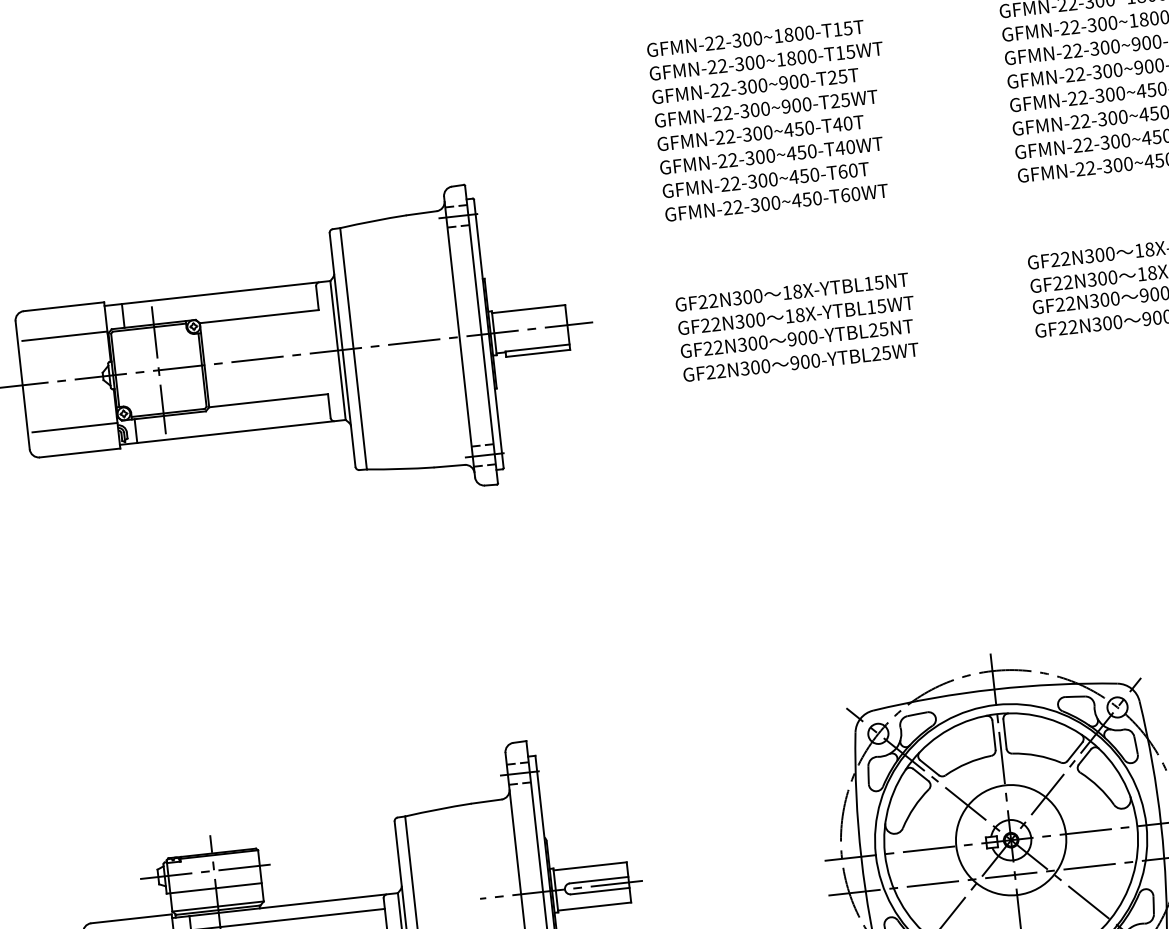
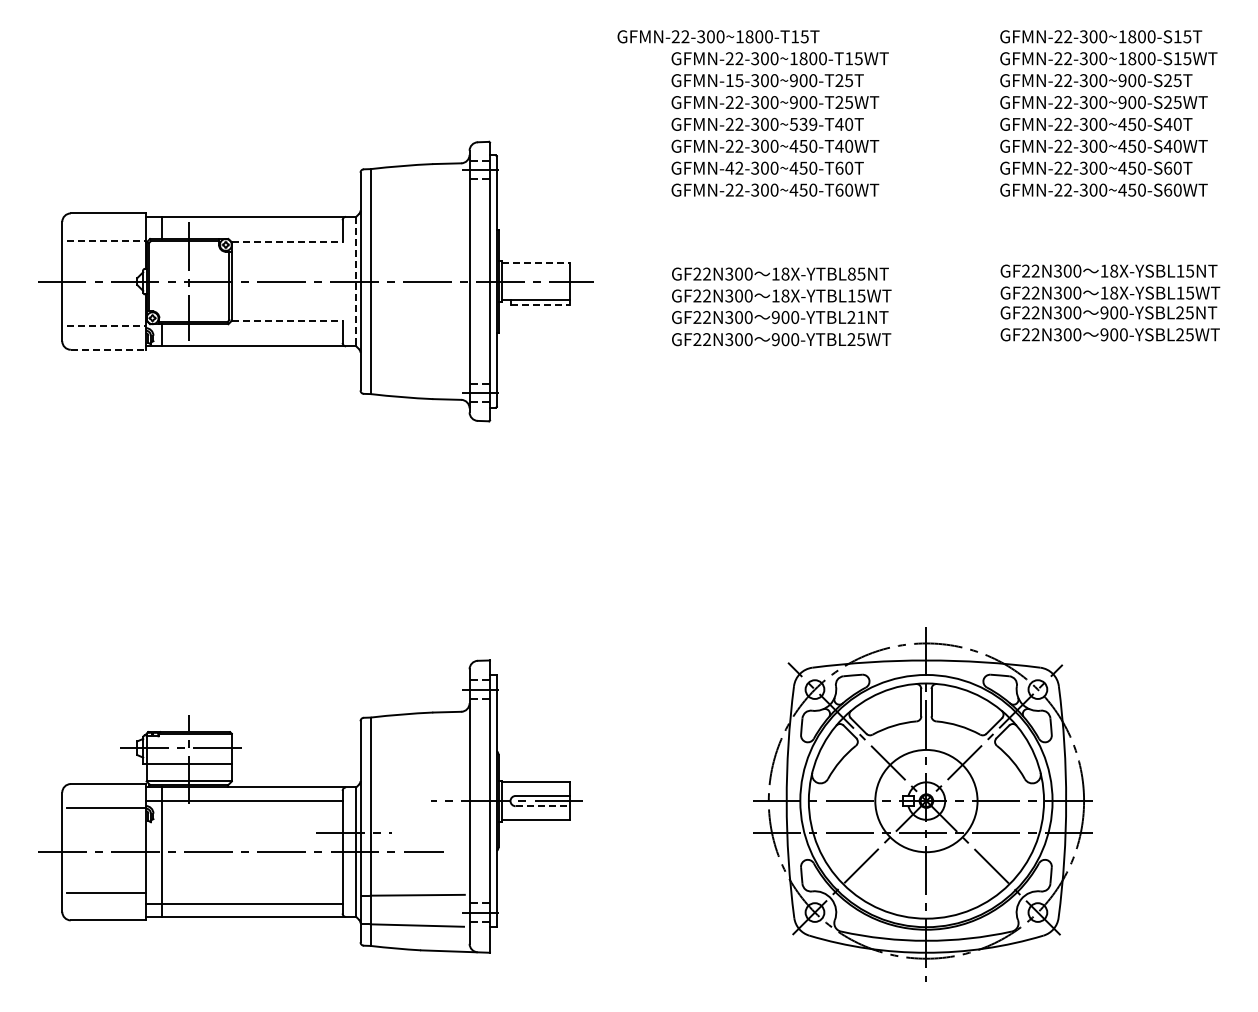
text: (755, 38) -> (718, 36), moved
text: (719, 90) -> (734, 80), GFMN-22-300~900-T25T -> GFMN-15-300~900-T25T
text: (799, 127) -> (803, 123), GFMN-22-300~450-T40T -> GFMN-22-300~539-T40T
text: (724, 183) -> (729, 167), GFMN-22-300~450-T60T -> GFMN-42-300~450-T60T
text: (868, 283) -> (851, 273), 18X-YTBL15NT -> 18X-YTBL85NT
line: (529, 308) -> (536, 262), solid -> dashed
line: (259, 316) -> (287, 242), solid -> dashed
text: (884, 329) -> (861, 317), 900-YTBL25NT -> 900-YTBL21NT
line: (65, 336) -> (106, 240), solid -> dashed
line: (338, 350) -> (356, 281), solid -> dashed
line: (538, 353) -> (540, 304), solid -> dashed
line: (268, 400) -> (287, 320), solid -> dashed
line: (75, 427) -> (106, 325), solid -> dashed
line: (80, 452) -> (108, 349), solid -> dashed
line: (601, 891) -> (543, 806), solid -> dashed

